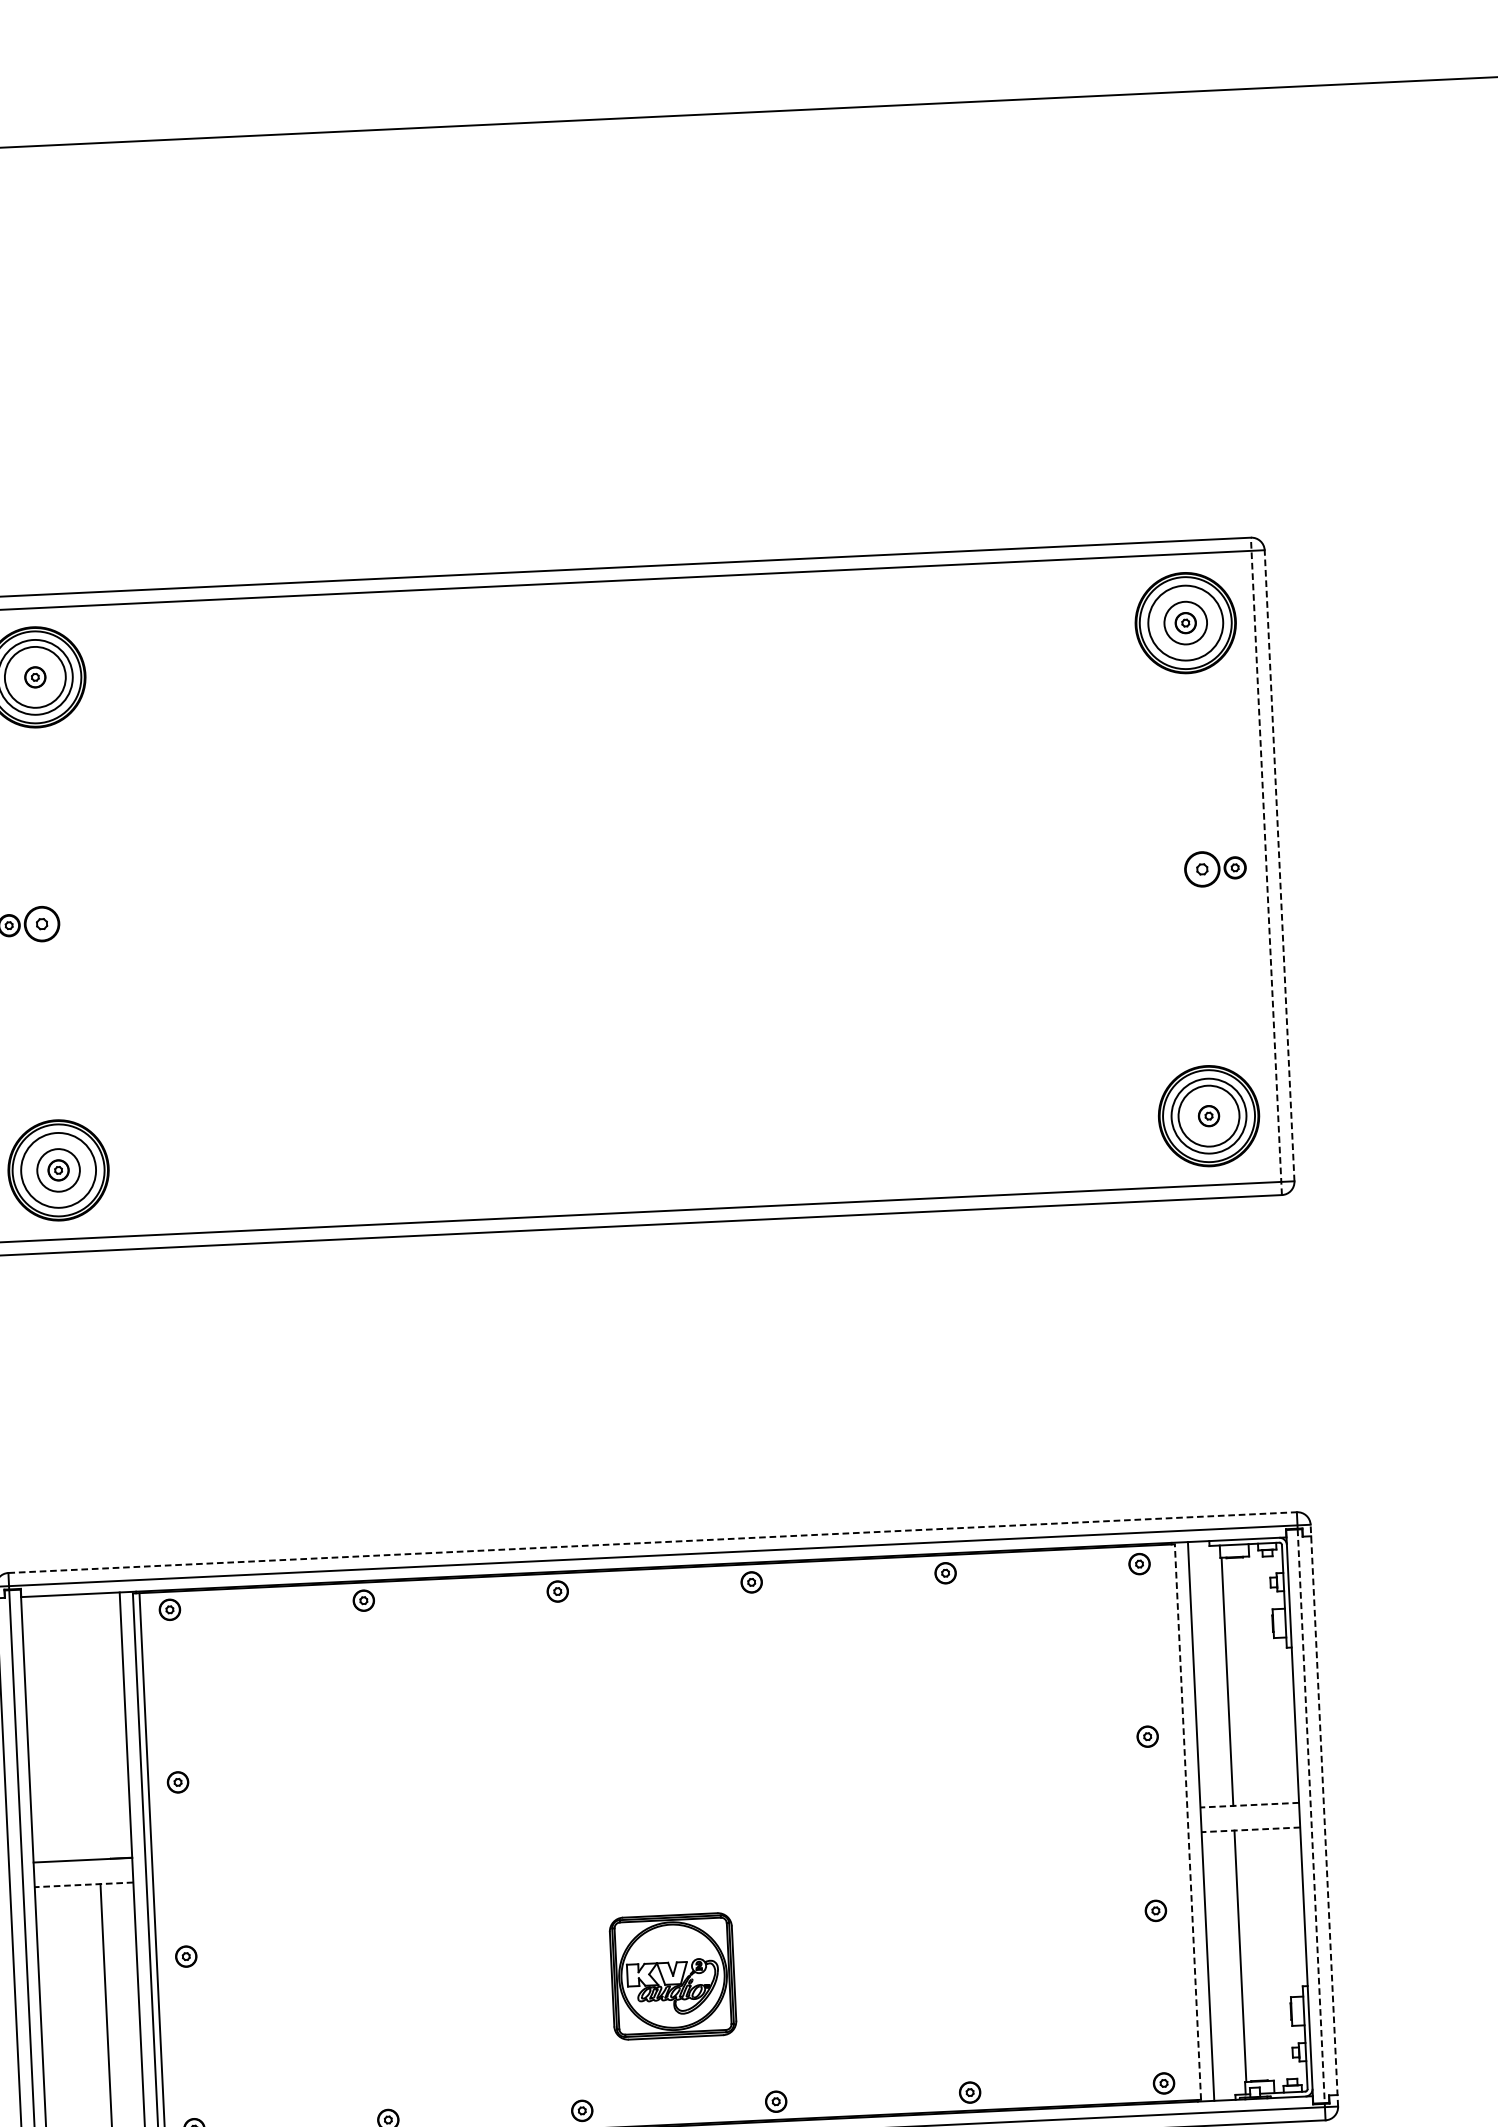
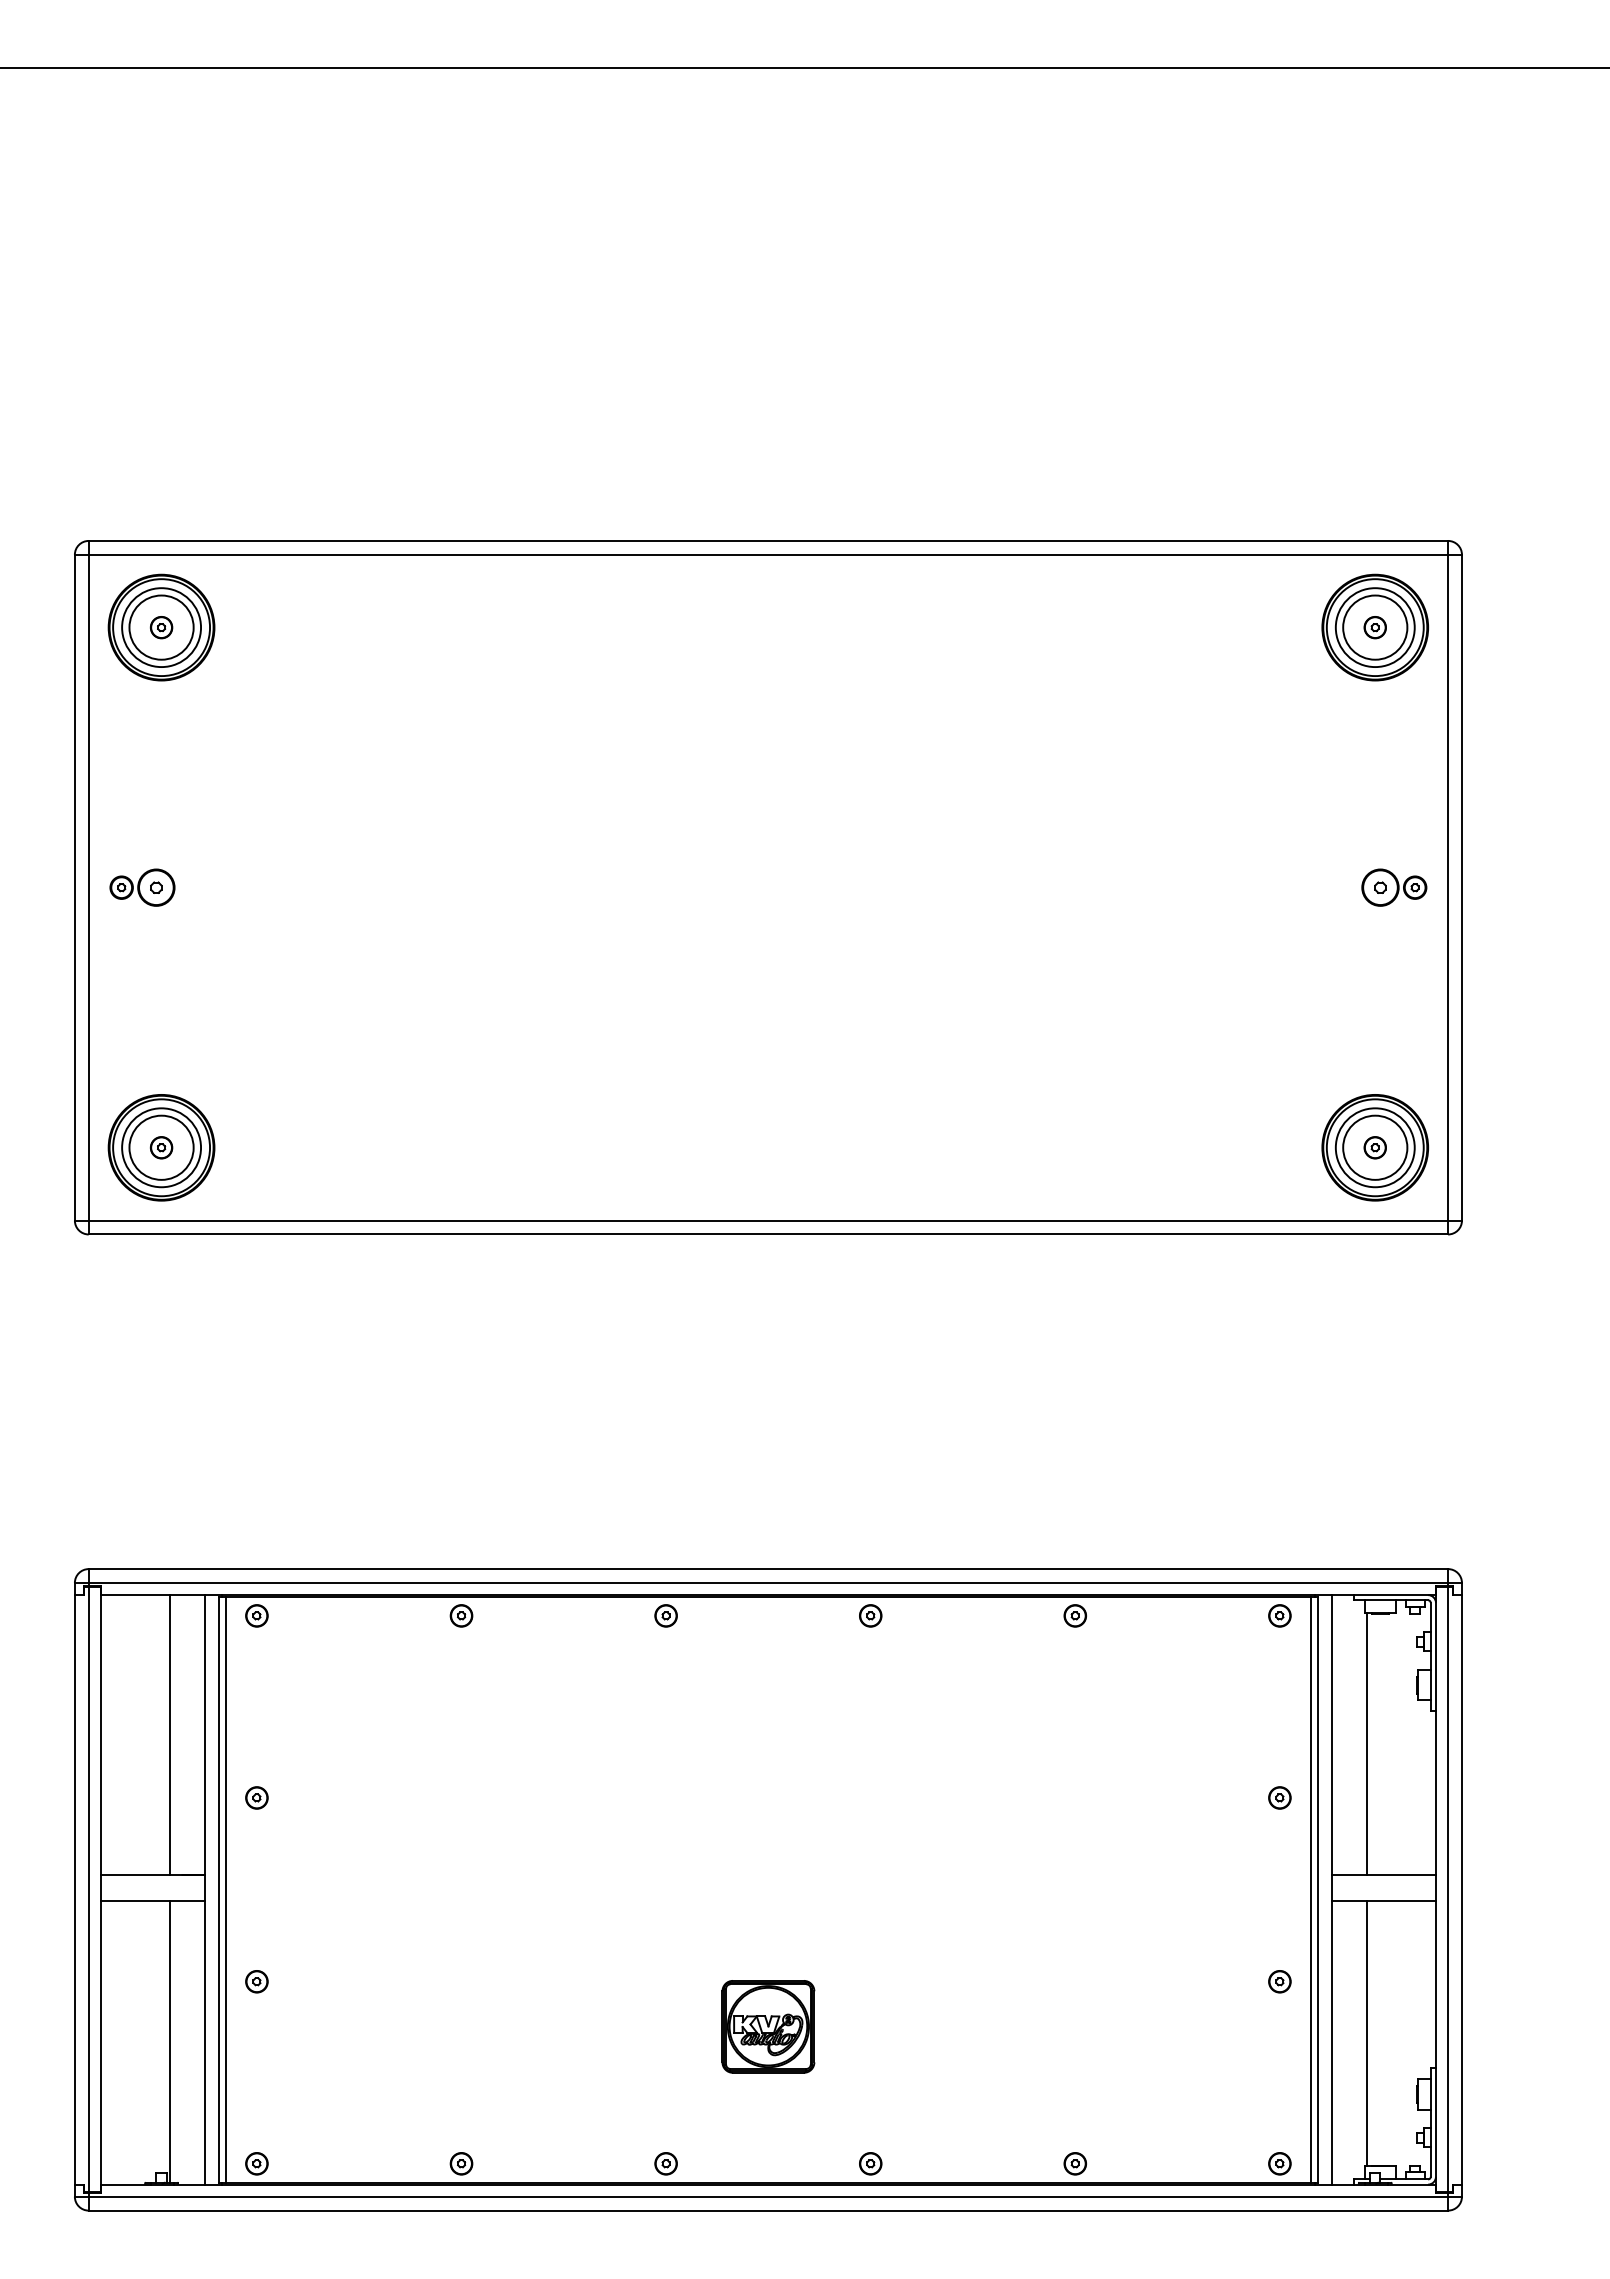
circle: (1185, 622) -> (1375, 627), size x1.43
line: (1279, 865) -> (1461, 887), dashed -> solid
line: (1266, 866) -> (1448, 887), dashed -> solid
circle: (58, 1170) -> (161, 1147), size x1.43
line: (652, 1542) -> (768, 1569), dashed -> solid
line: (93, 1727) -> (170, 1735), added
line: (1249, 1805) -> (1383, 1875), dashed -> solid
line: (1311, 1815) -> (1448, 1889), dashed -> solid
line: (1323, 1815) -> (1461, 1889), dashed -> solid
line: (1188, 1821) -> (1318, 1889), dashed -> solid
line: (1181, 1822) -> (1311, 1889), added
line: (1250, 1830) -> (1383, 1901), dashed -> solid
line: (83, 1885) -> (152, 1901), dashed -> solid
part: (673, 1976) -> (768, 2026), size x0.71

